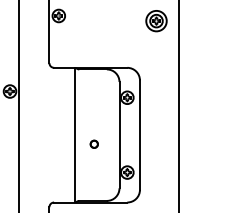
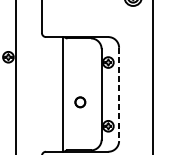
line: (139, 135) -> (118, 94), solid -> dashed
part: (93, 143) -> (79, 101), size x1.6

